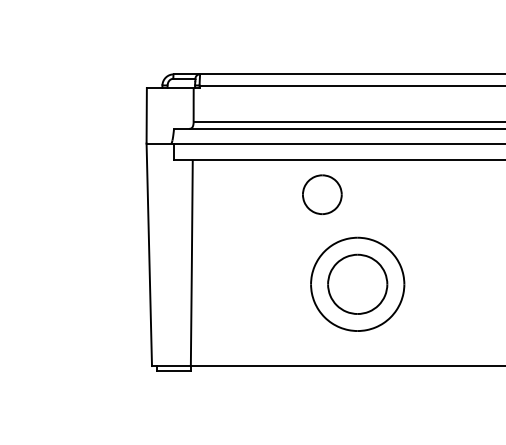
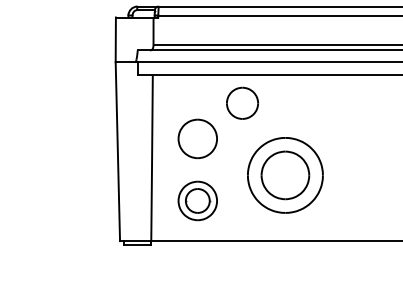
part: (322, 194) -> (242, 103), moved
part: (248, 238) -> (197, 138), added
part: (248, 315) -> (197, 200), added

